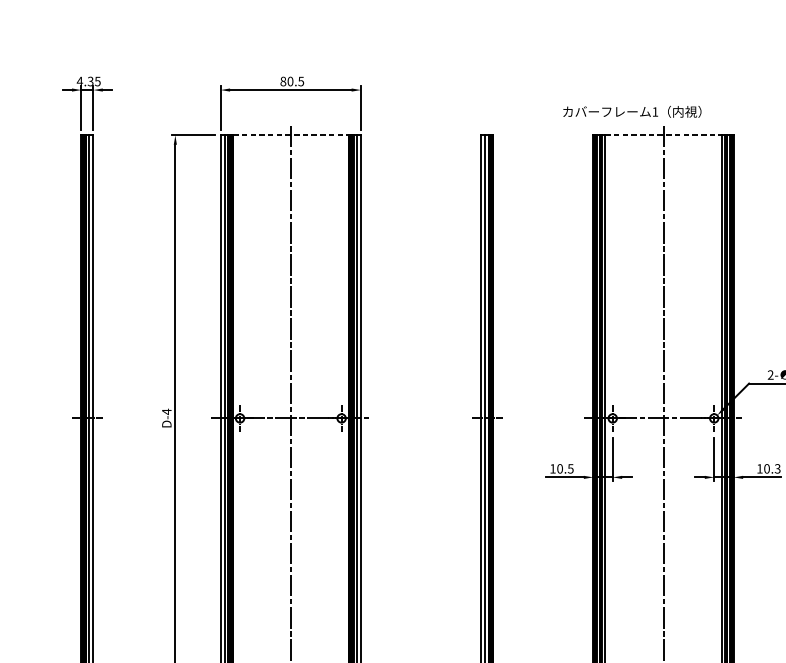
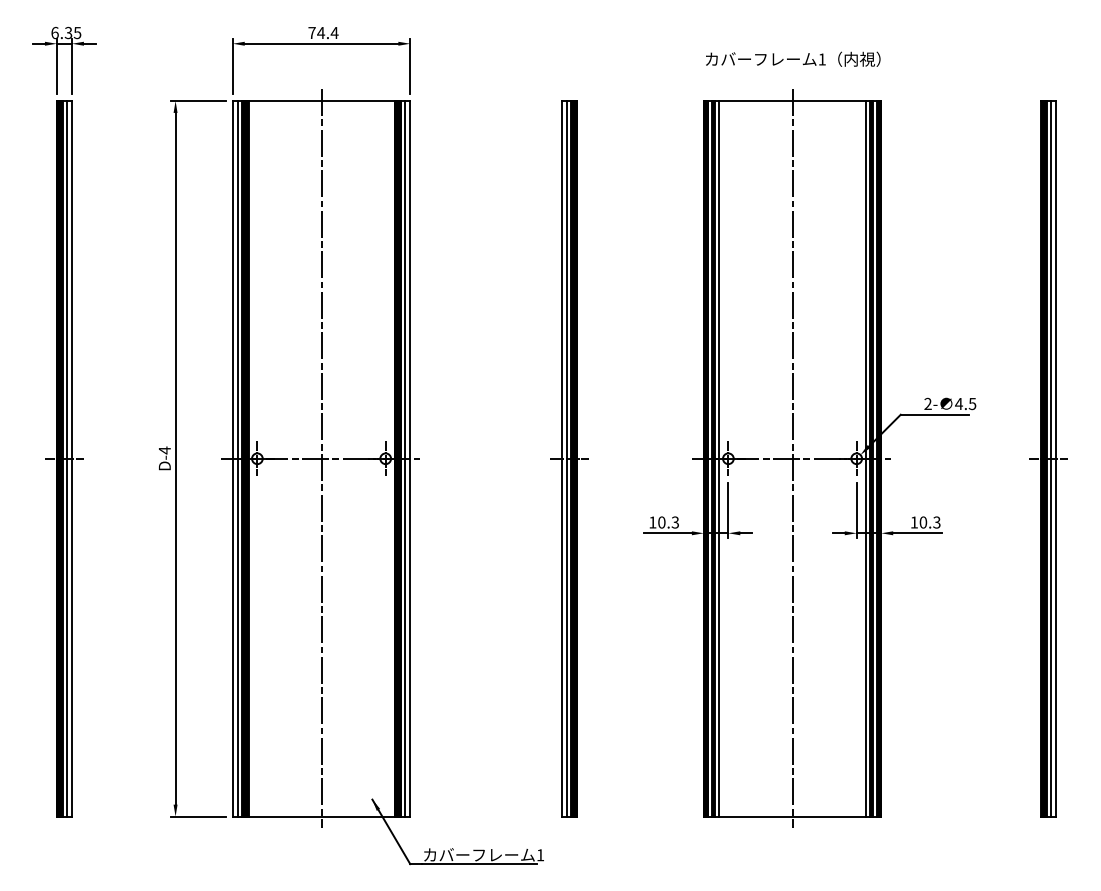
text: (79, 81) -> (54, 32), 4.35 -> 6.35
text: (292, 81) -> (323, 32), 80.5 -> 74.4
text: (632, 111) -> (793, 58), moved
line: (290, 135) -> (321, 101), dashed -> solid
line: (663, 135) -> (792, 101), dashed -> solid
text: (570, 468) -> (675, 521), 10.5 -> 10.3

